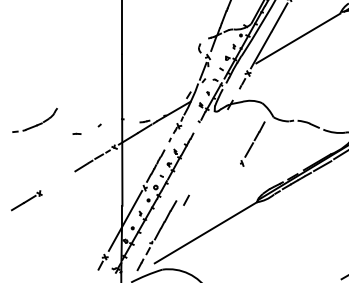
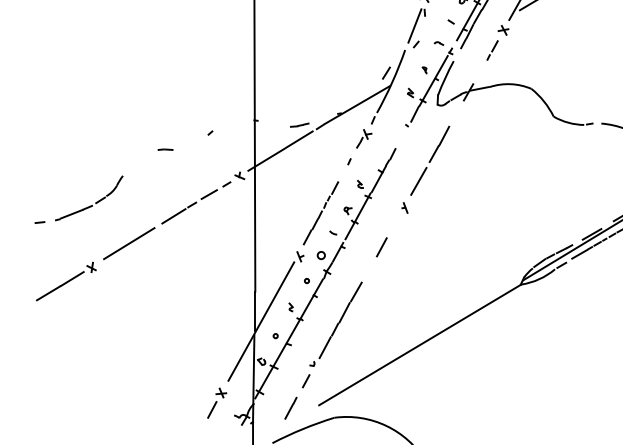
part: (34, 119) -> (77, 198), moved
part: (252, 143) -> (425, 168), moved
line: (58, 181) -> (128, 243), added
line: (186, 199) -> (381, 245), moved

